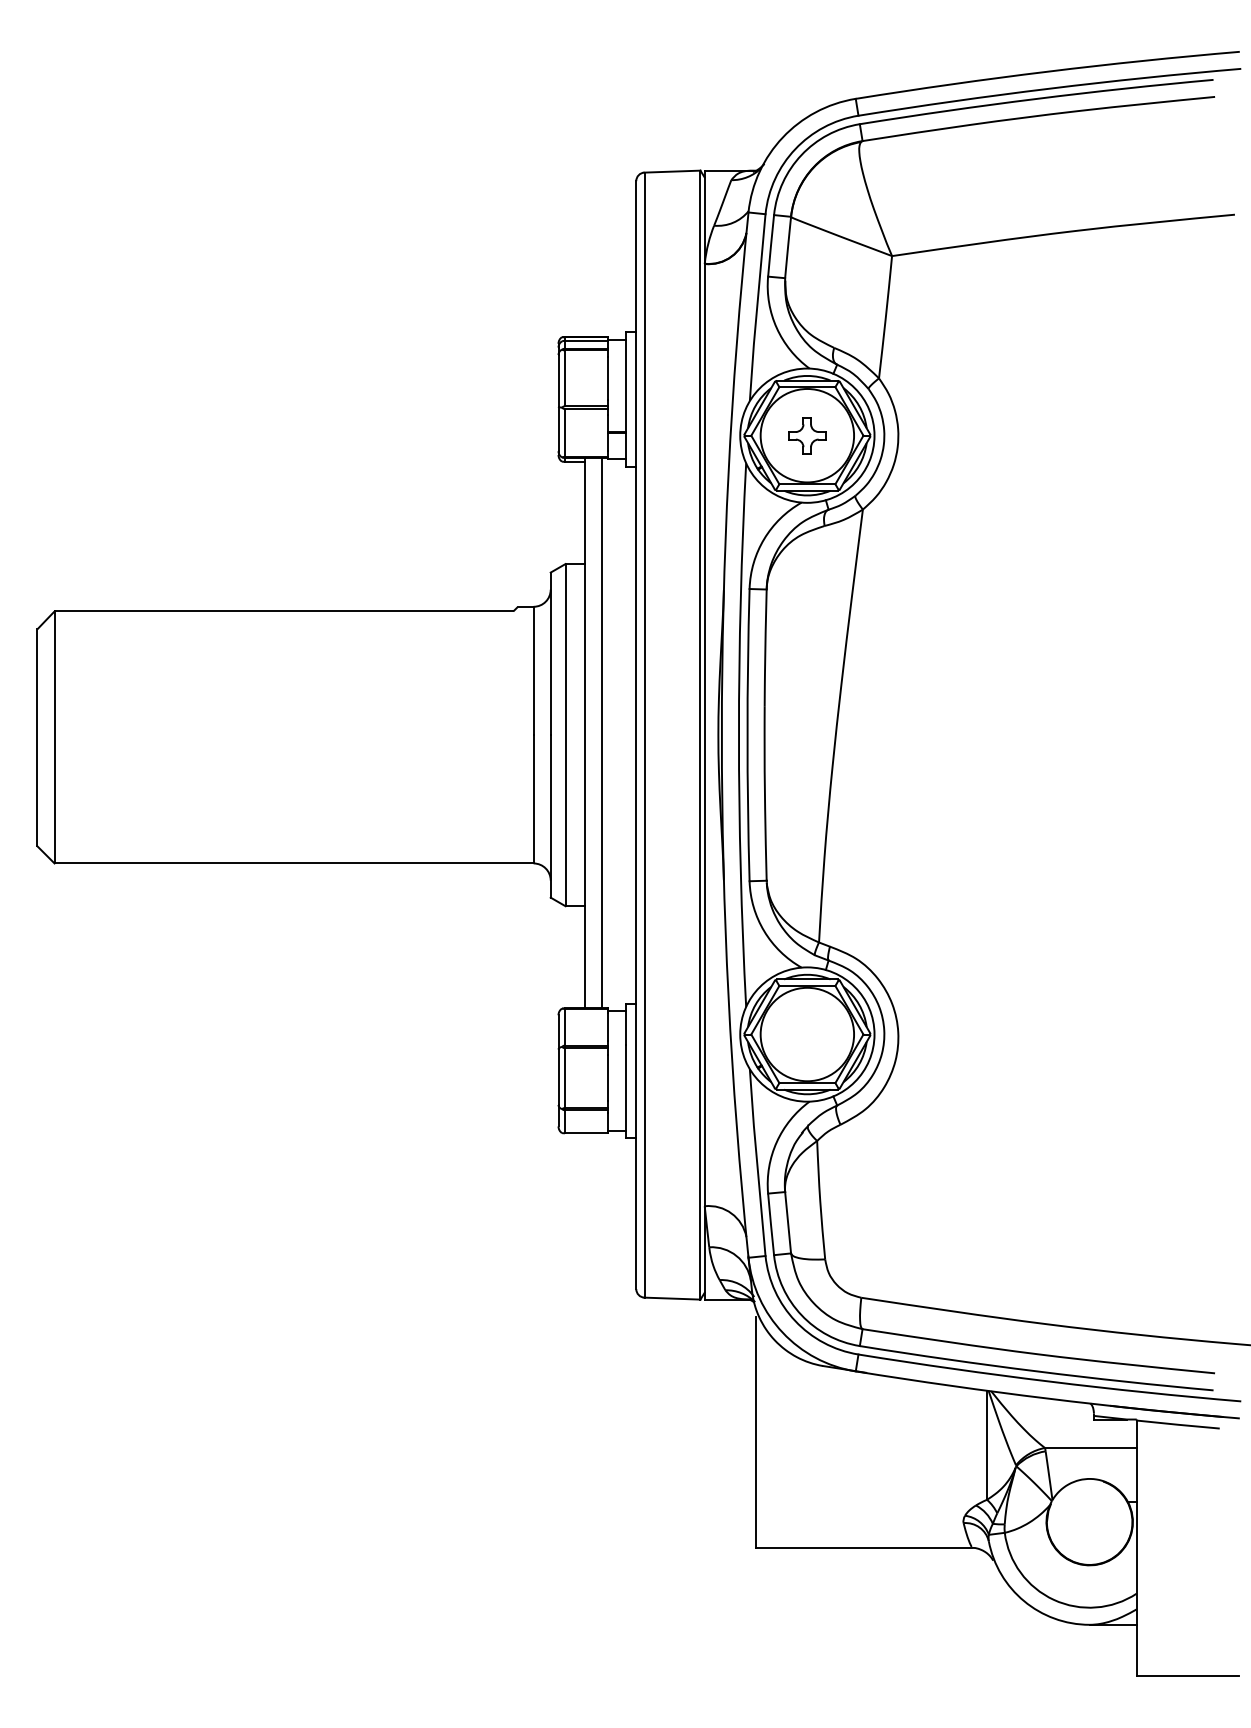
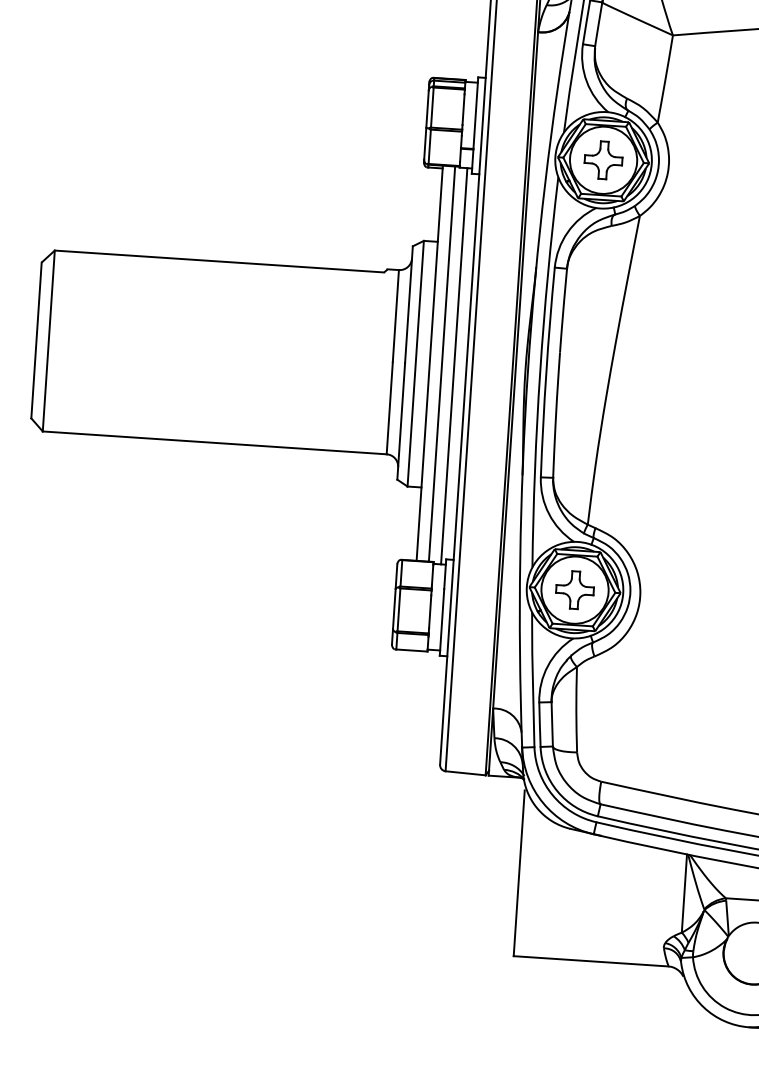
part: (806, 435) -> (602, 160), size x1.43
line: (619, 735) -> (454, 366), added
part: (806, 1034) -> (574, 590), added

